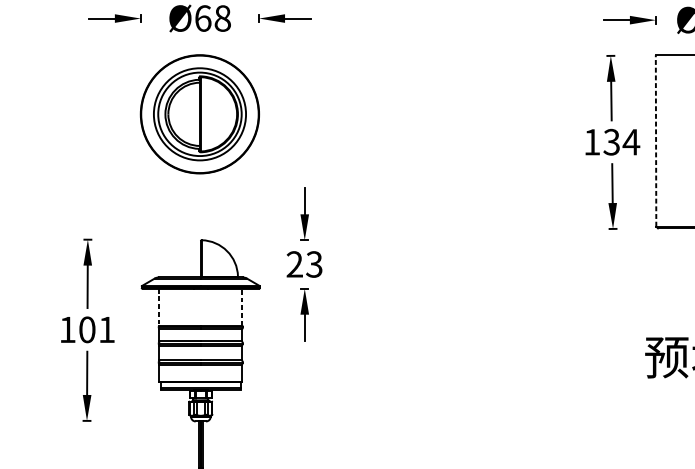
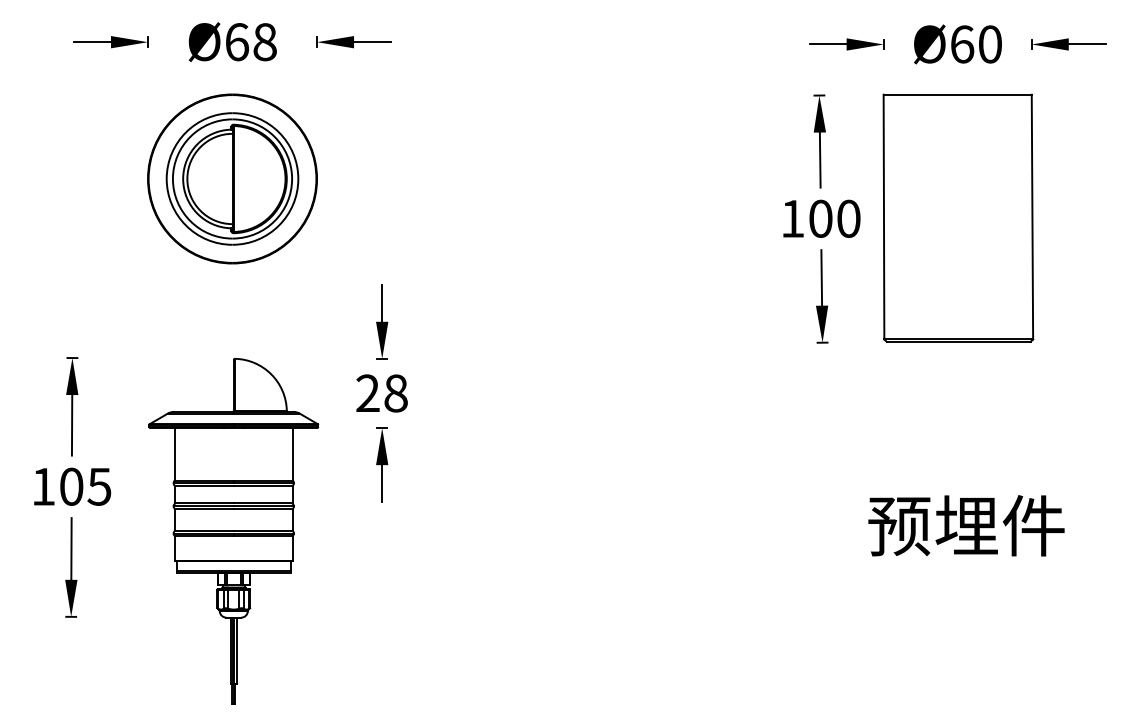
line: (655, 140) -> (883, 216), dashed -> solid
text: (621, 142) -> (834, 218), 134 -> 100
text: (314, 264) -> (395, 393), 23 -> 28
line: (242, 306) -> (293, 453), dashed -> solid
line: (159, 307) -> (174, 454), dashed -> solid
text: (106, 329) -> (99, 486), 101 -> 105

